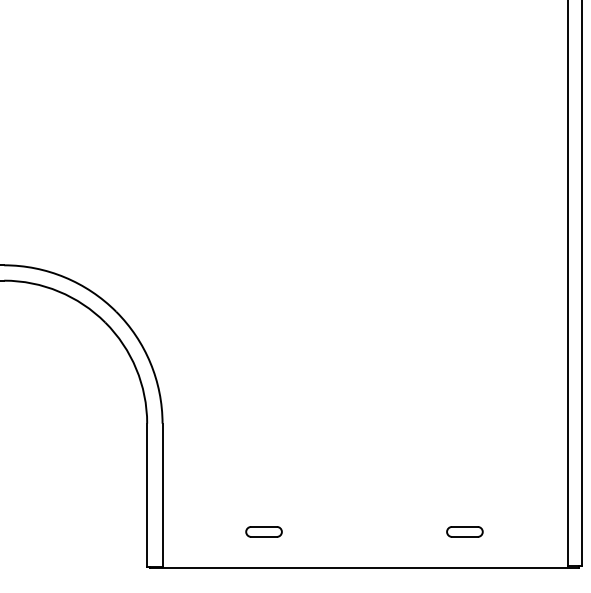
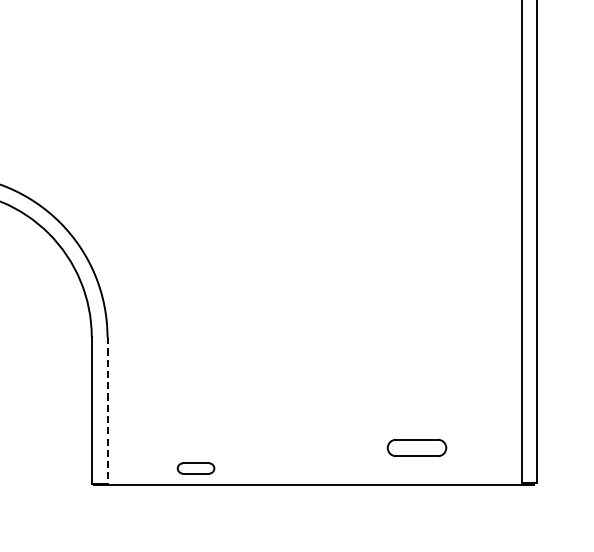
line: (162, 495) -> (107, 410), solid -> dashed
part: (263, 531) -> (195, 468), moved
part: (464, 531) -> (416, 447), size x1.6

